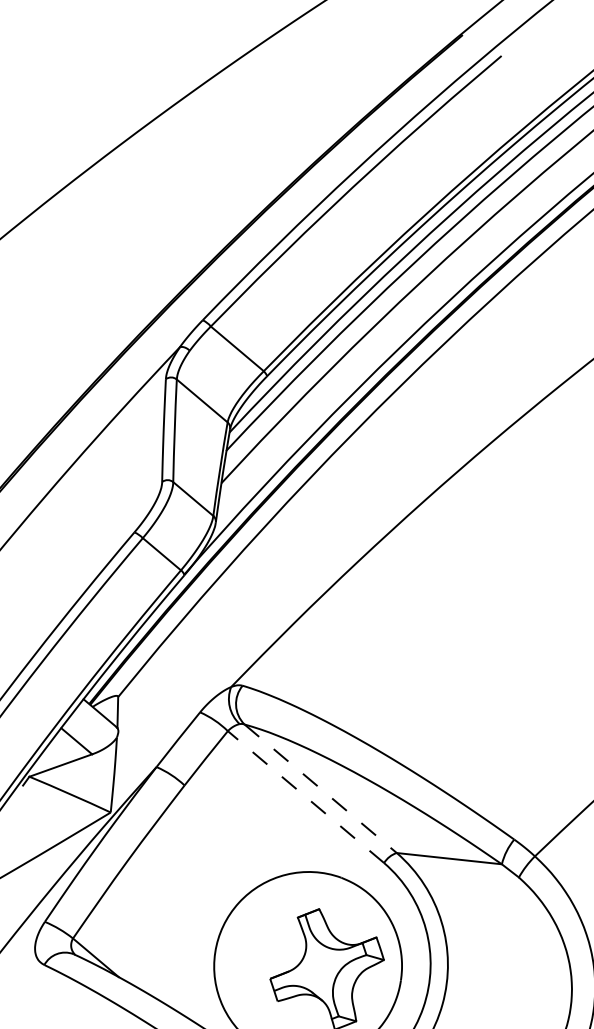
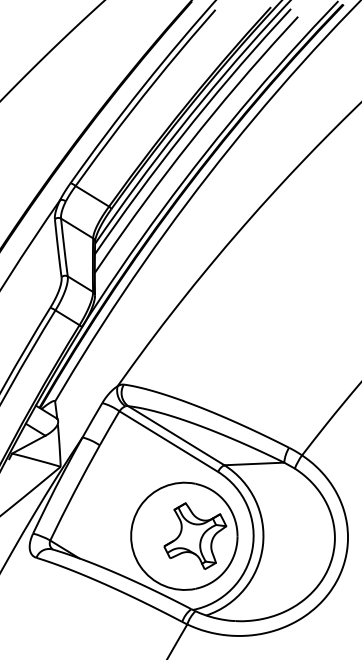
line: (321, 788) -> (176, 435), dashed -> solid
line: (305, 796) -> (168, 441), dashed -> solid

